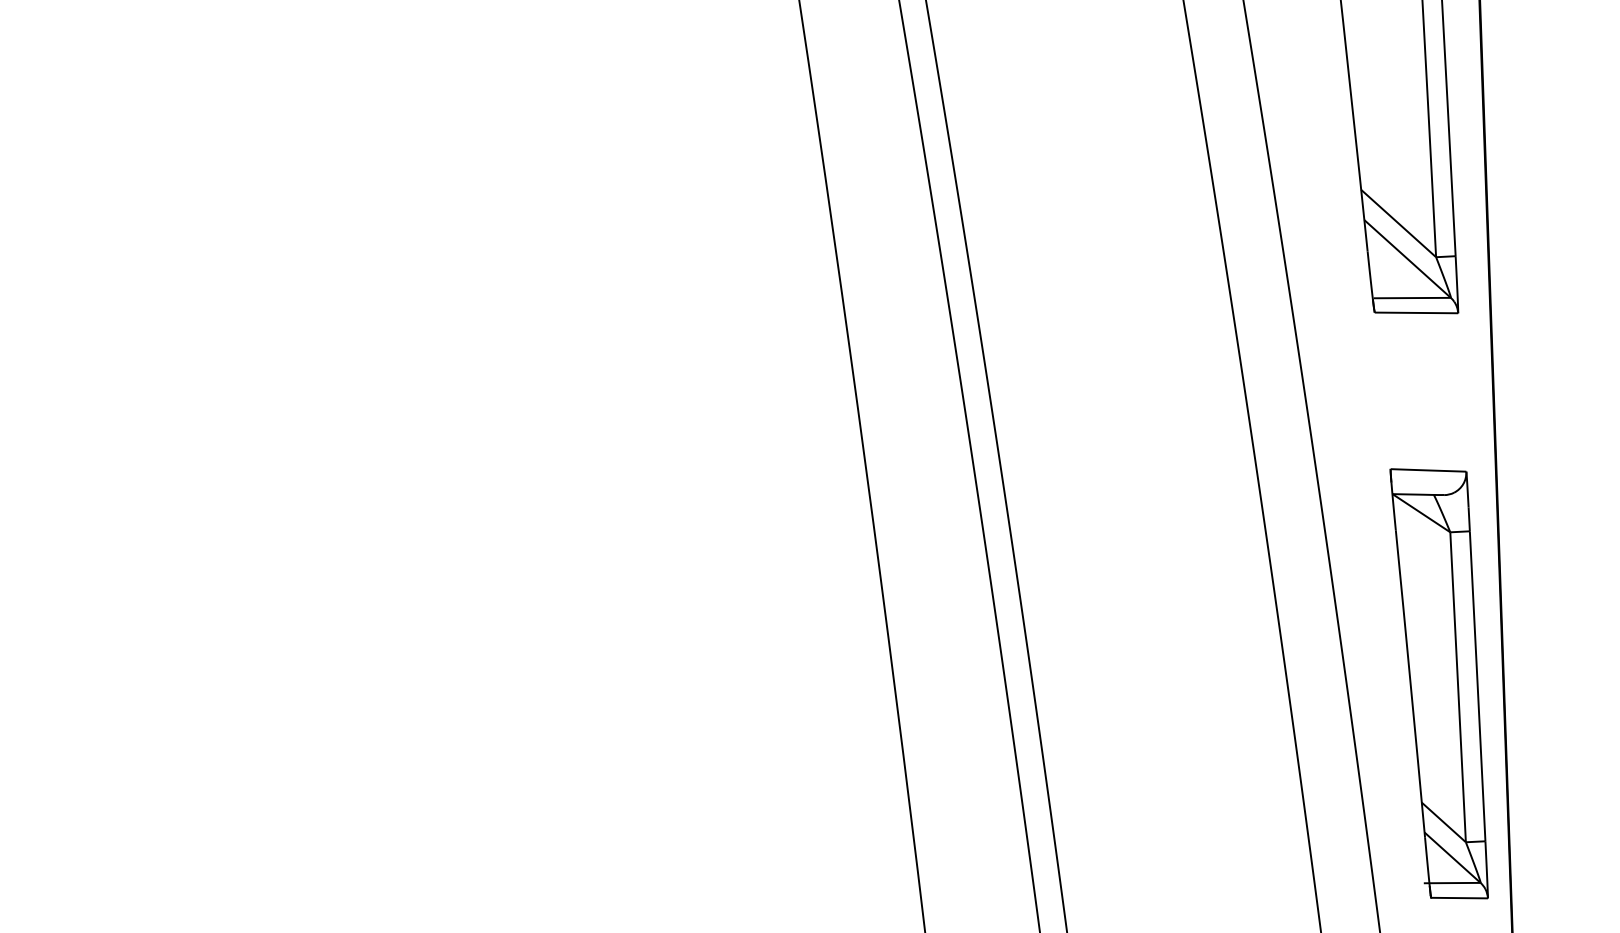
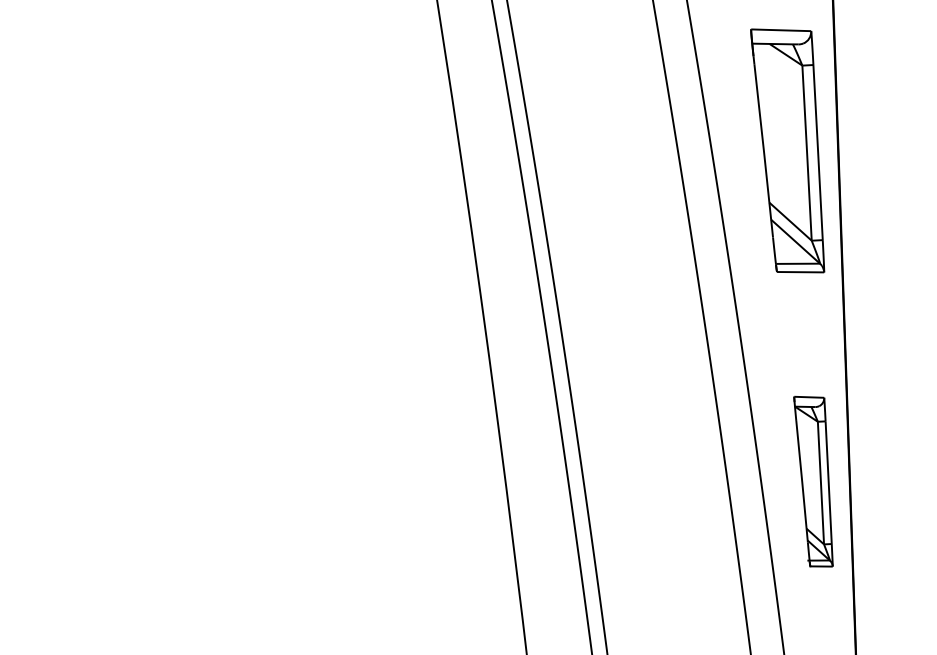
part: (1439, 683) -> (813, 481), size x0.7

